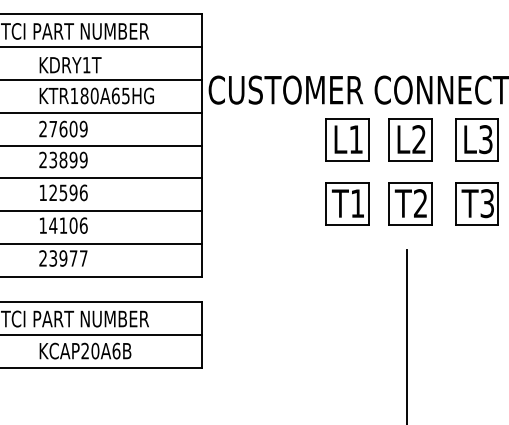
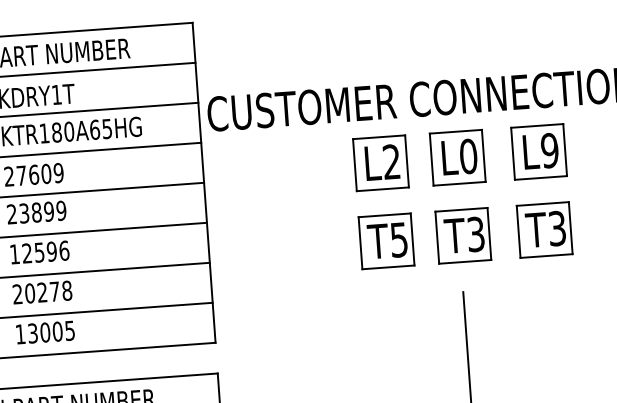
text: (355, 139) -> (390, 161), L1 -> L2
text: (419, 139) -> (469, 156), L2 -> L0
text: (485, 139) -> (549, 150), L3 -> L9
text: (357, 203) -> (399, 239), T1 -> T5
text: (420, 203) -> (475, 234), T2 -> T3
text: (63, 225) -> (42, 292), 14106 -> 20278
text: (63, 258) -> (45, 332), 23977 -> 13005

